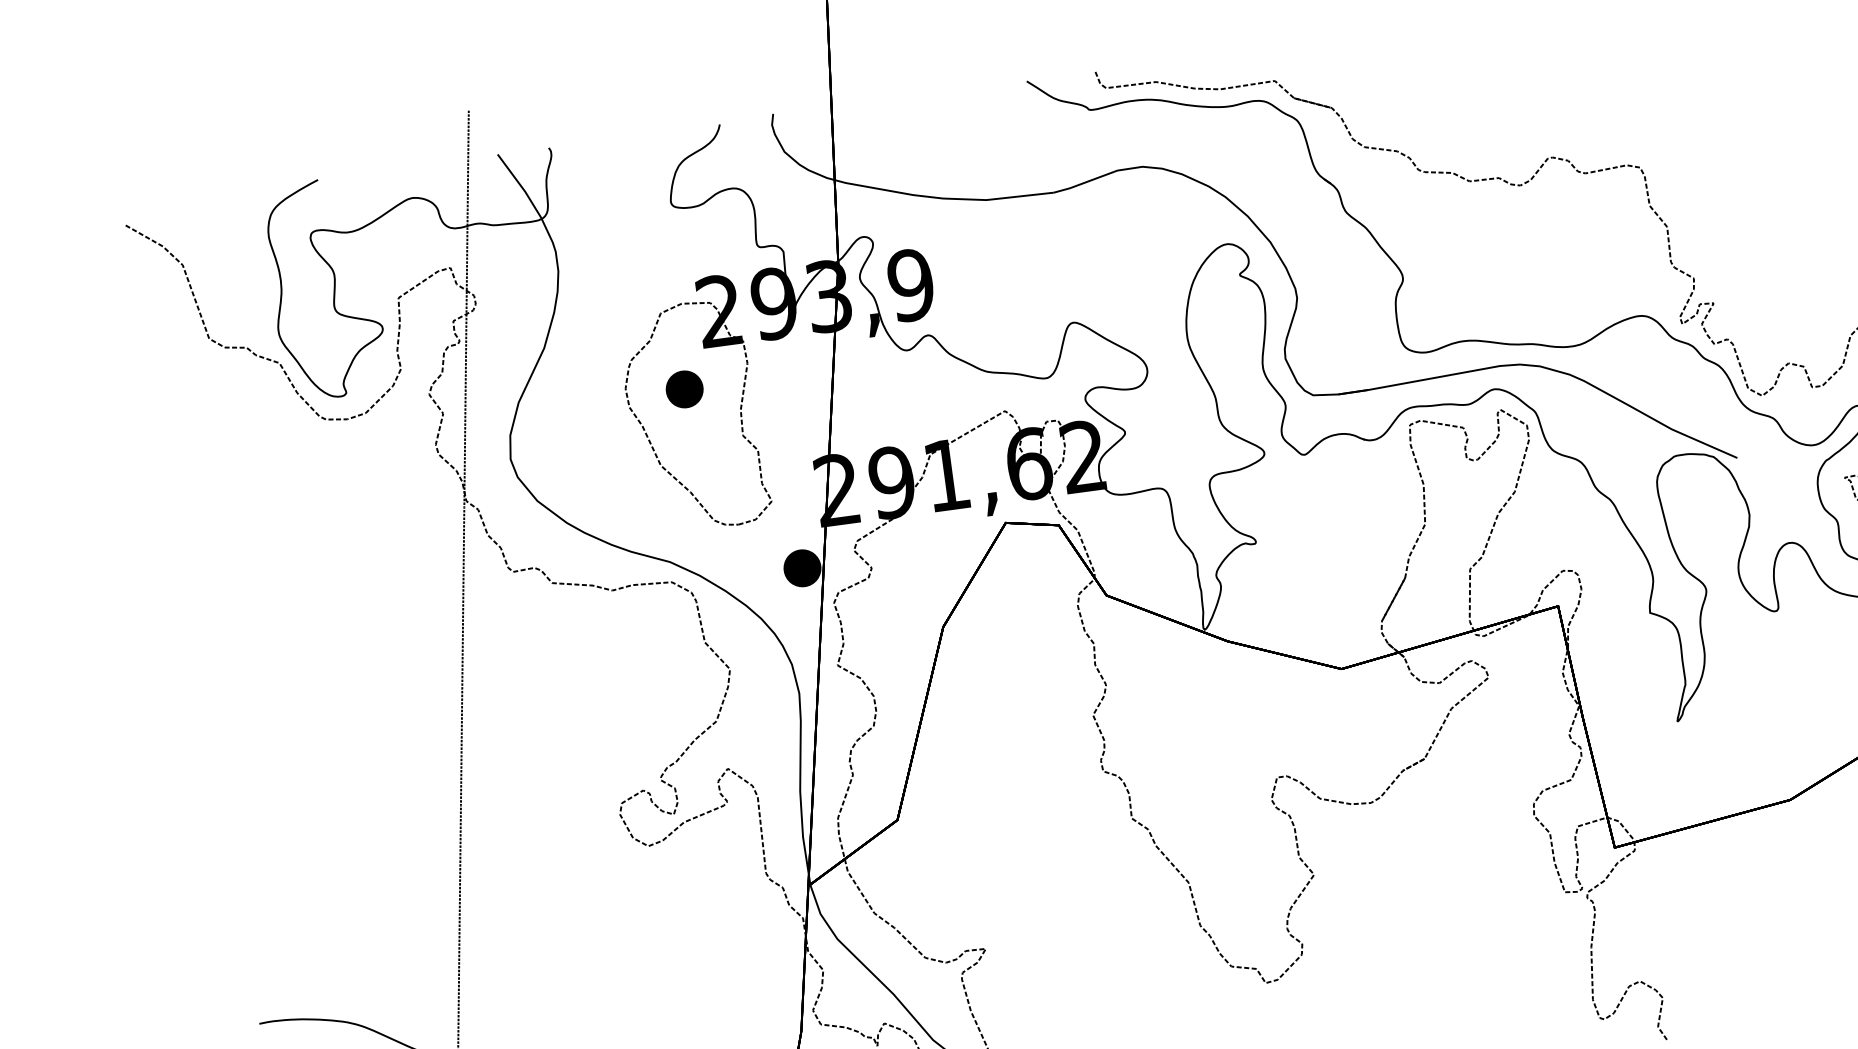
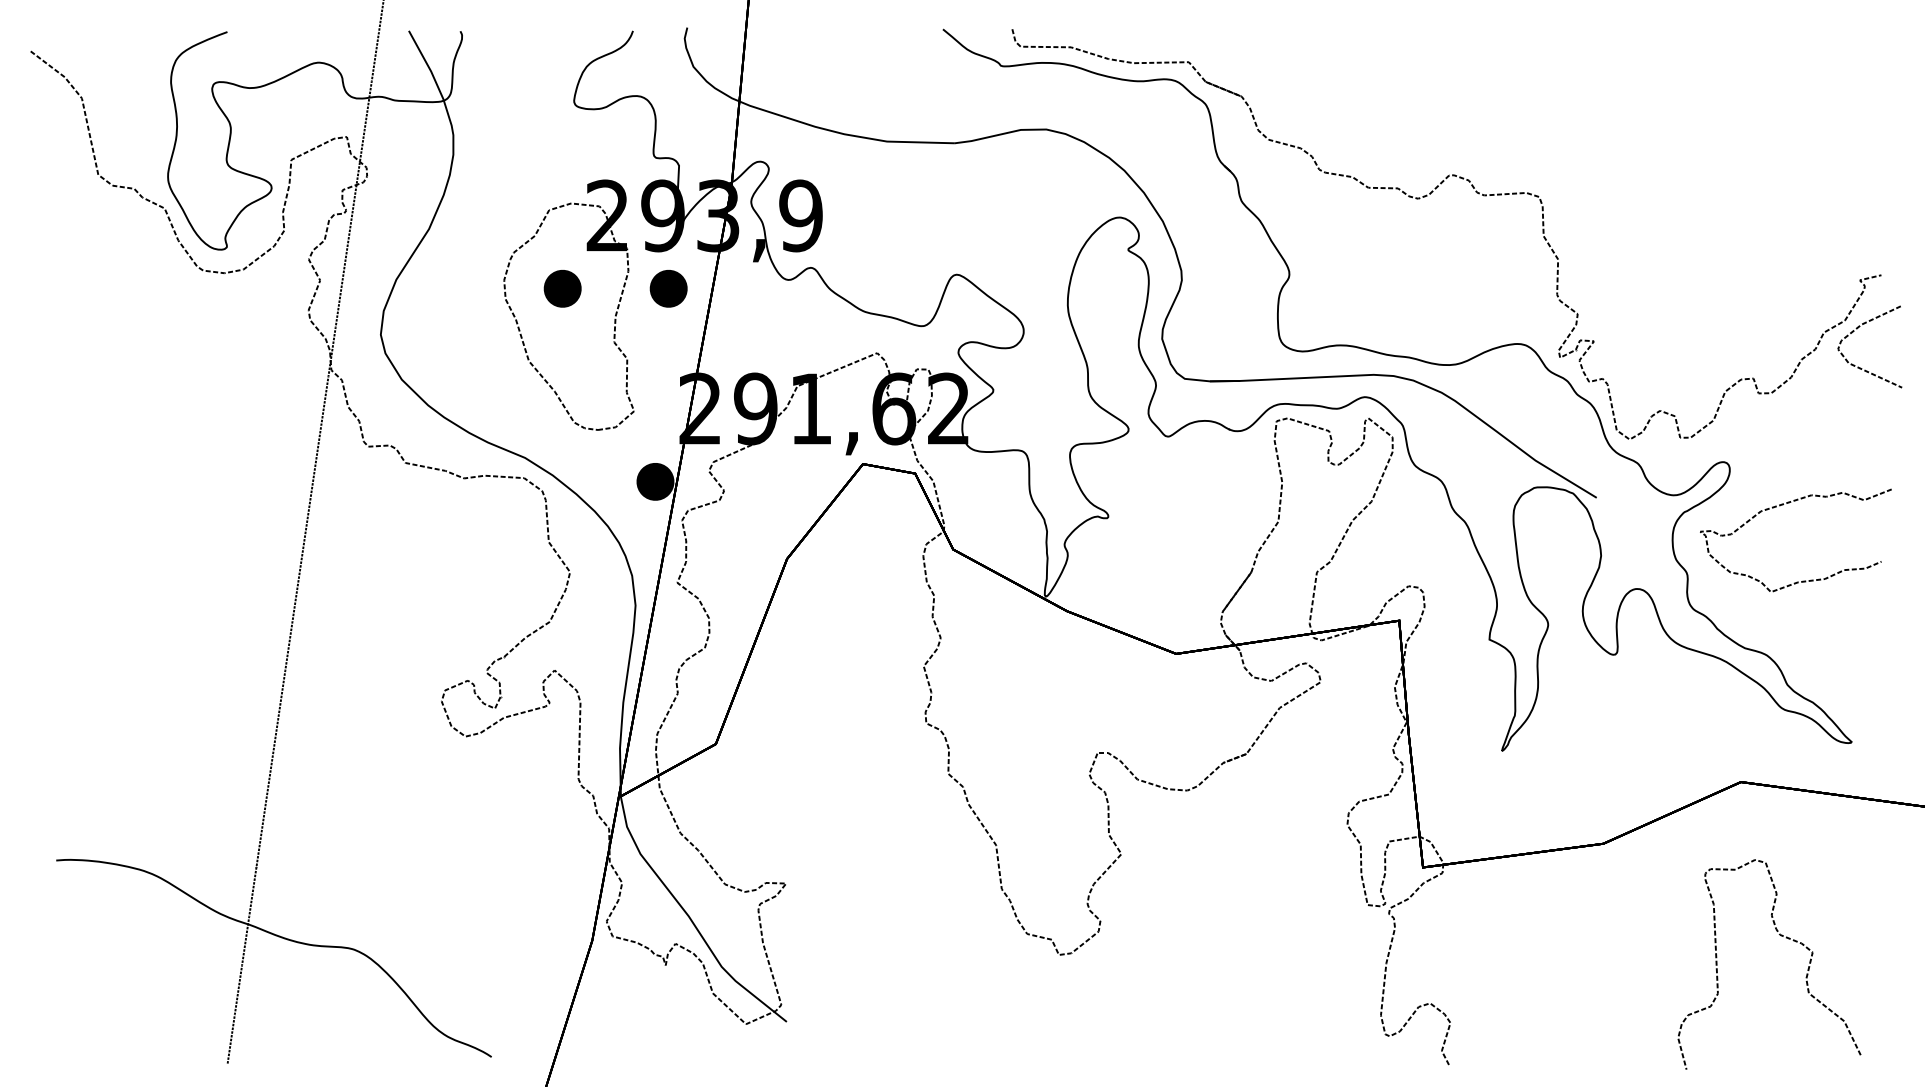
part: (789, 374) -> (668, 288), added

